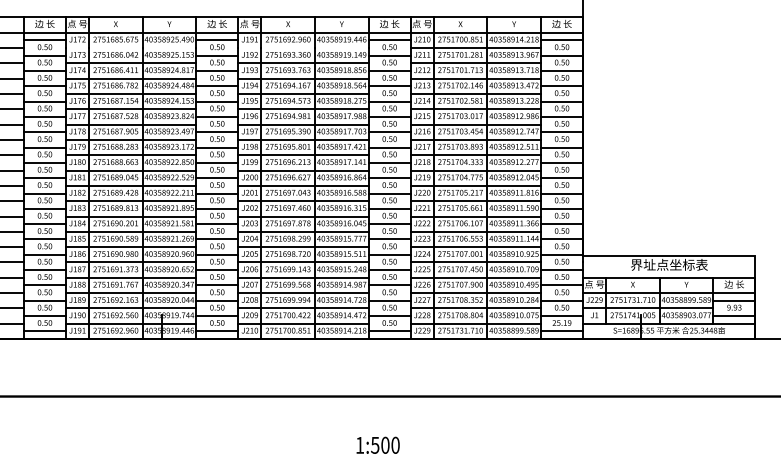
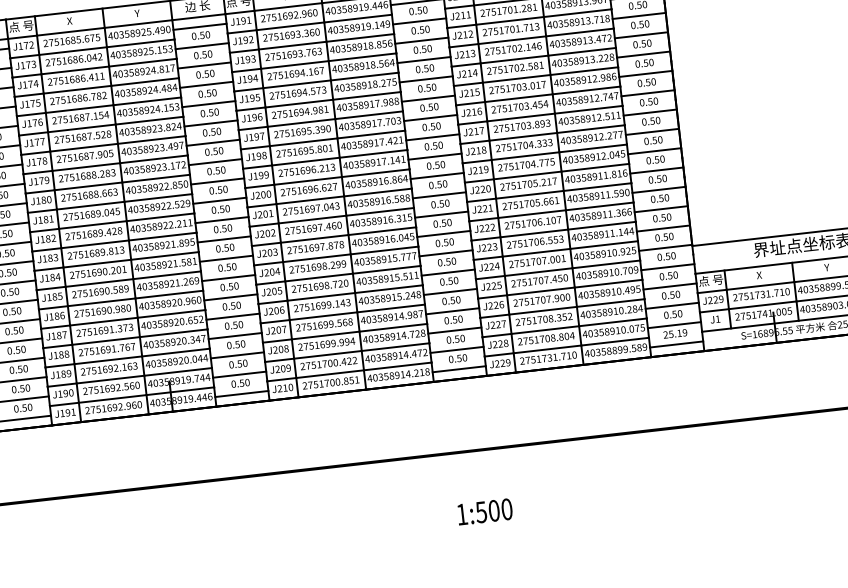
line: (131, 47) -> (92, 48), added
line: (303, 47) -> (309, 23), added
text: (377, 444) -> (484, 510), moved

